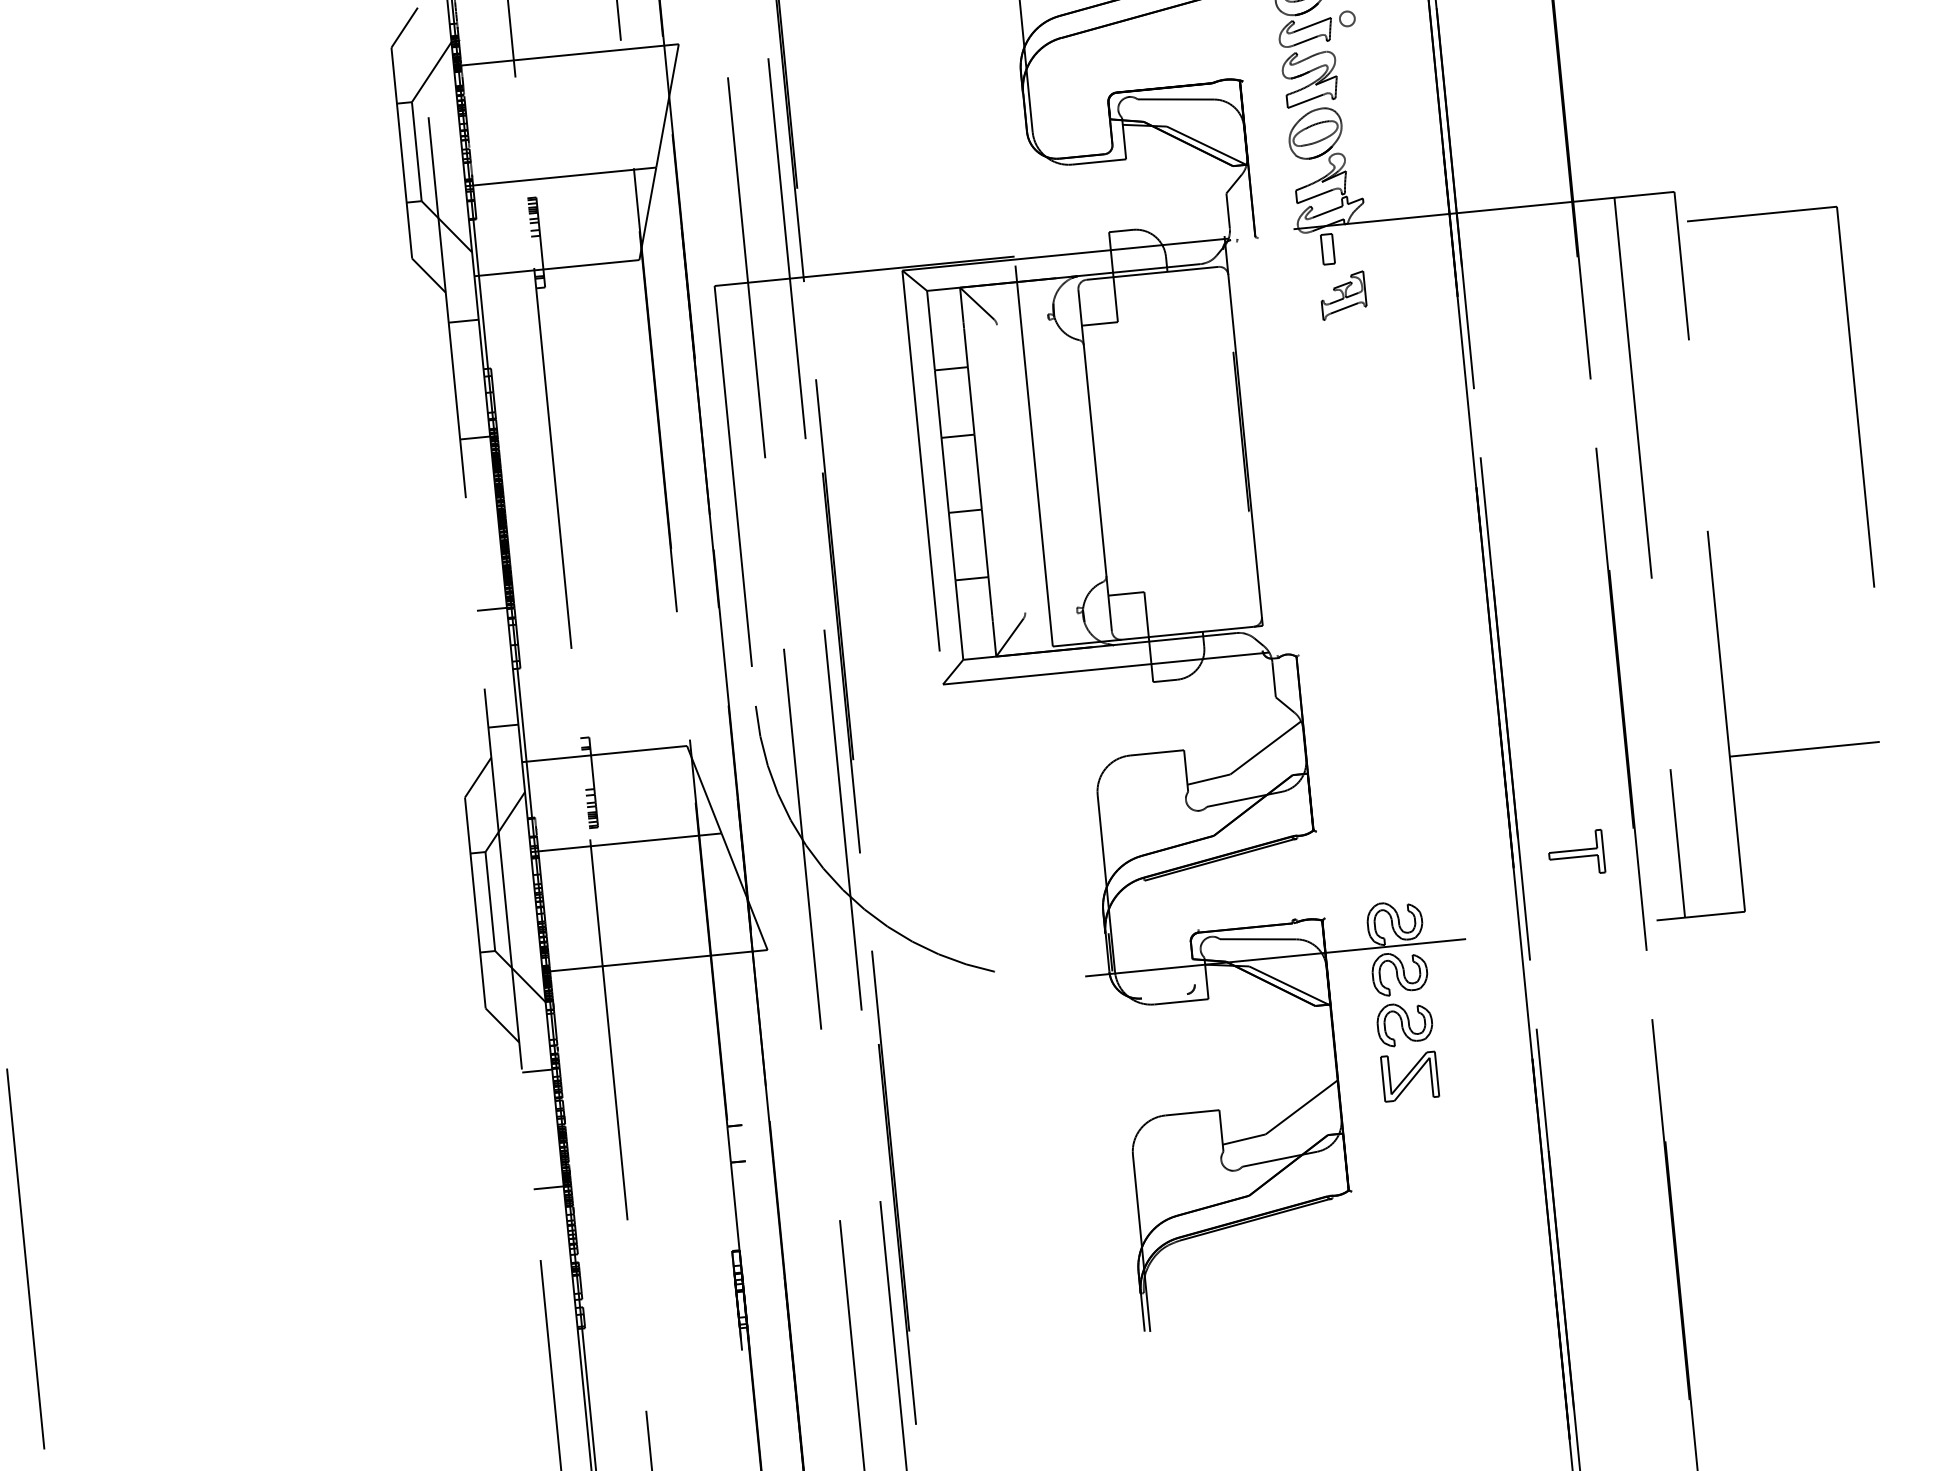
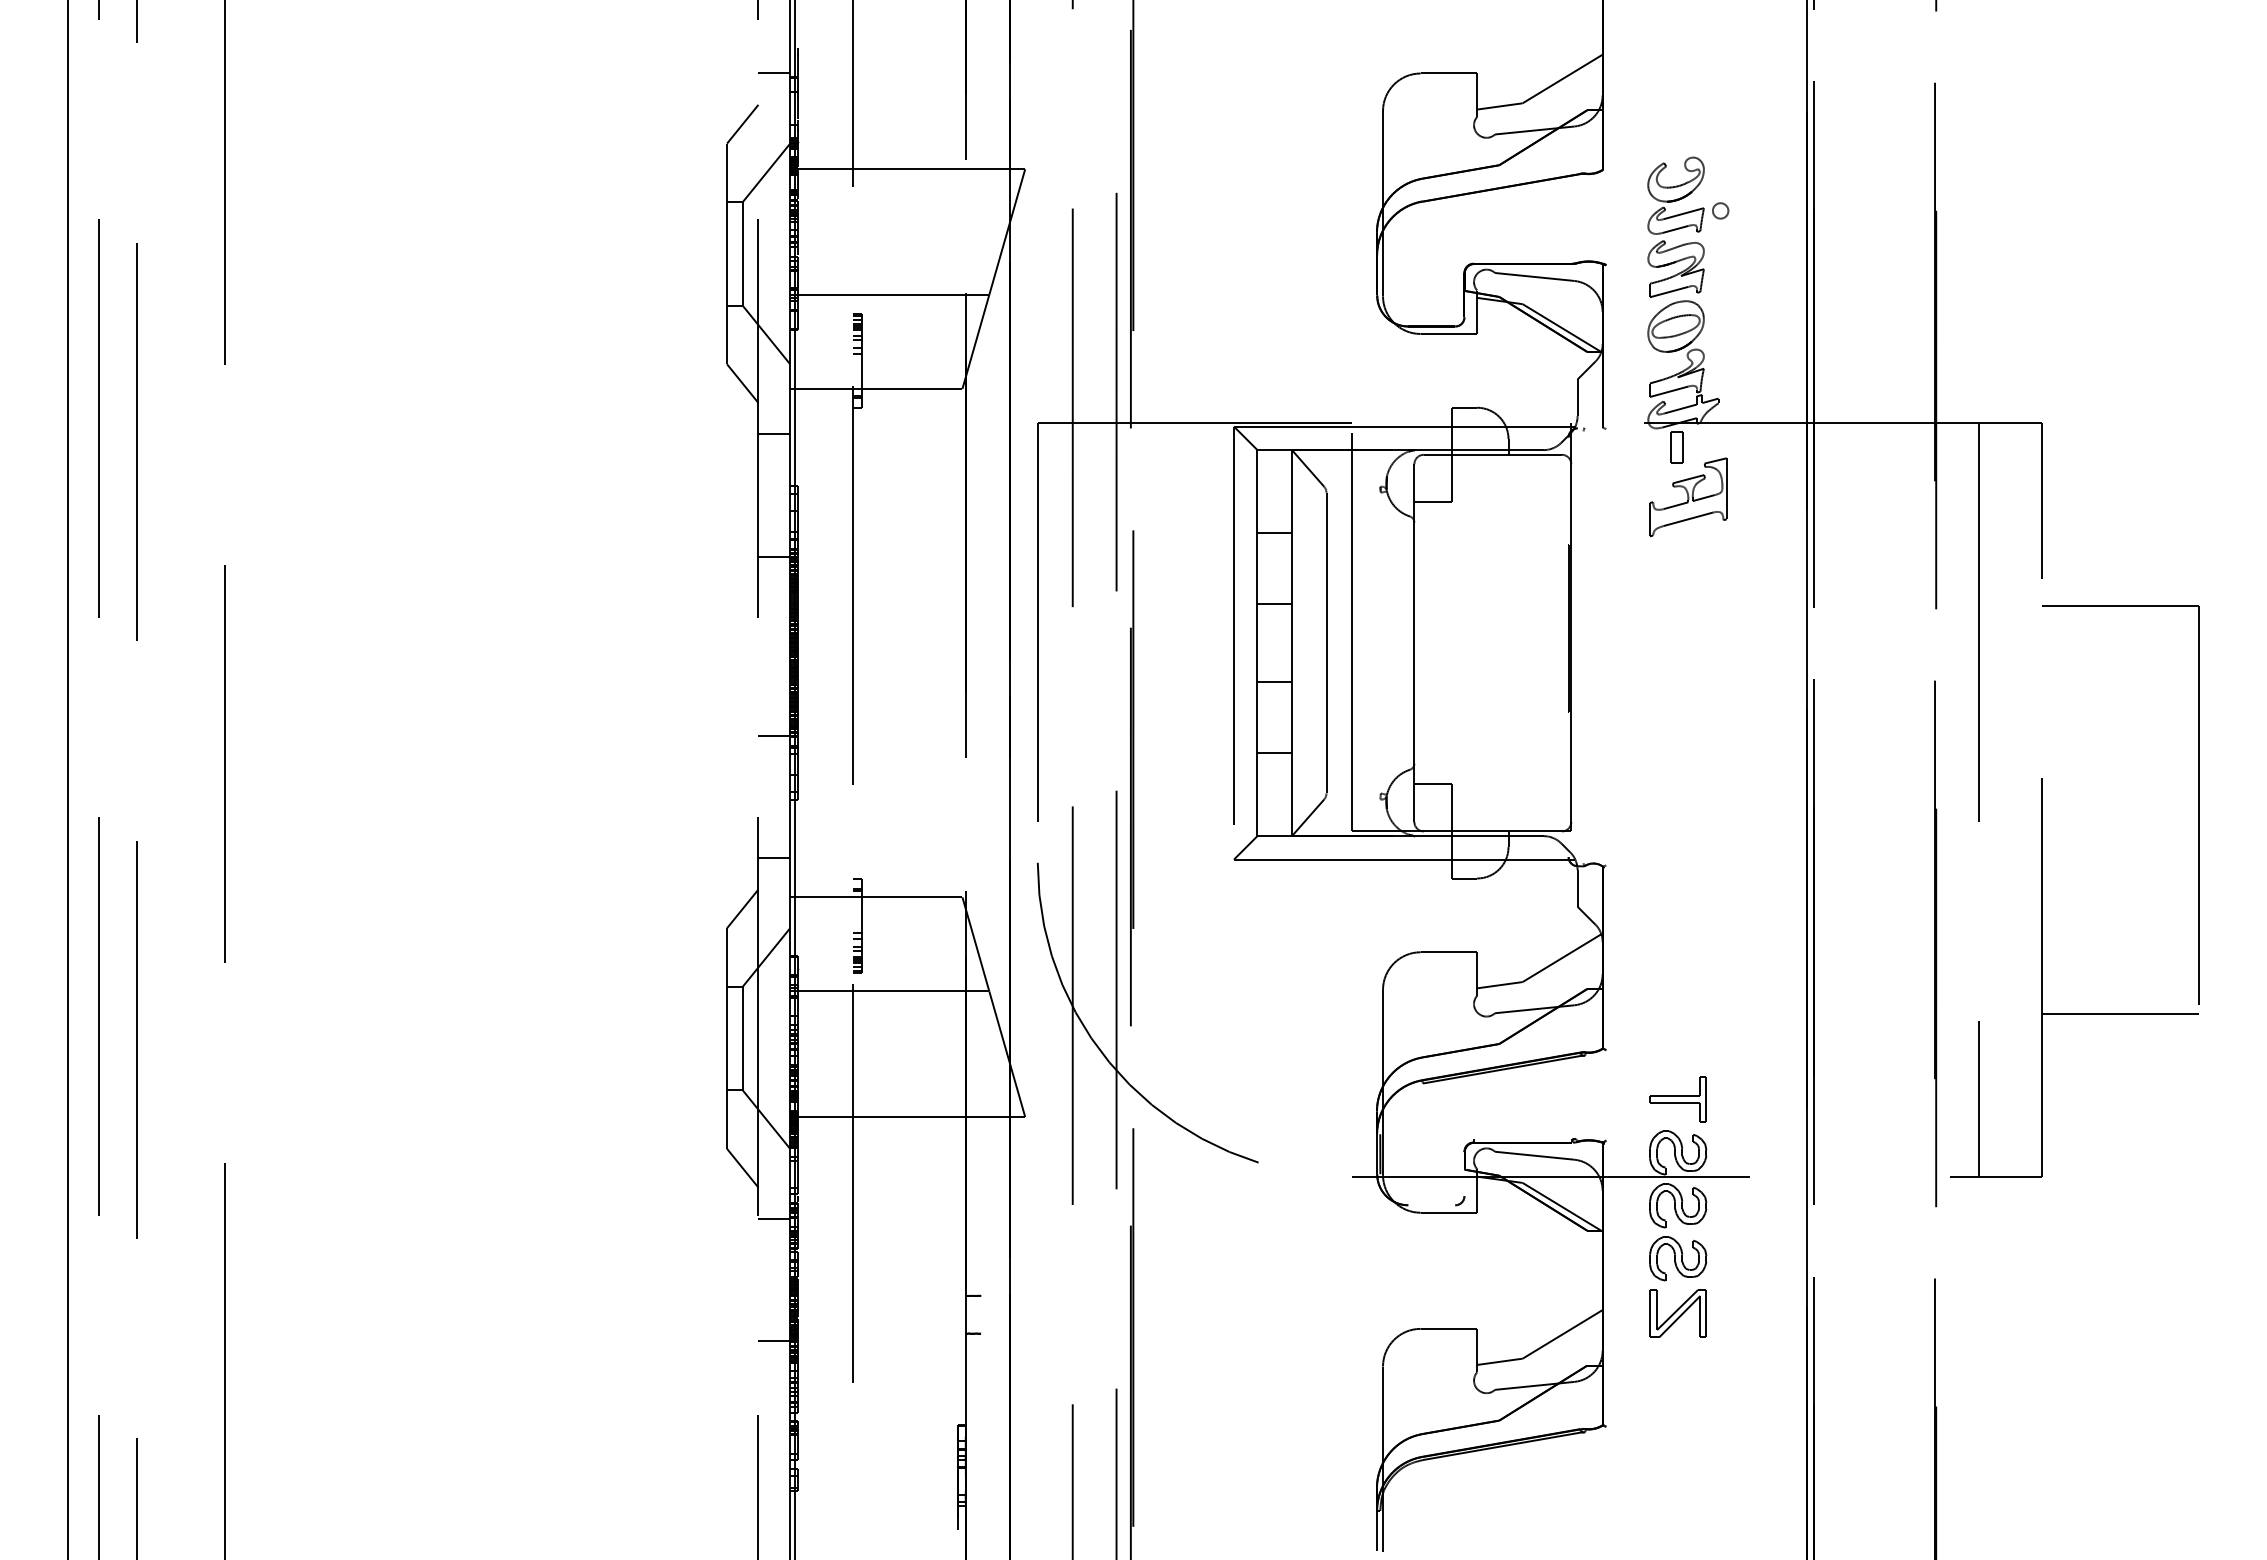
part: (1343, 295) -> (1688, 497), size x1.67
part: (1855, 396) -> (2198, 804), moved
line: (1011, 468) -> (1326, 642), added
part: (1575, 853) -> (1677, 1099), moved

